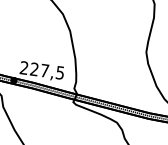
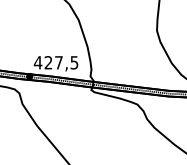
text: (23, 67) -> (37, 62), 227,5 -> 427,5

